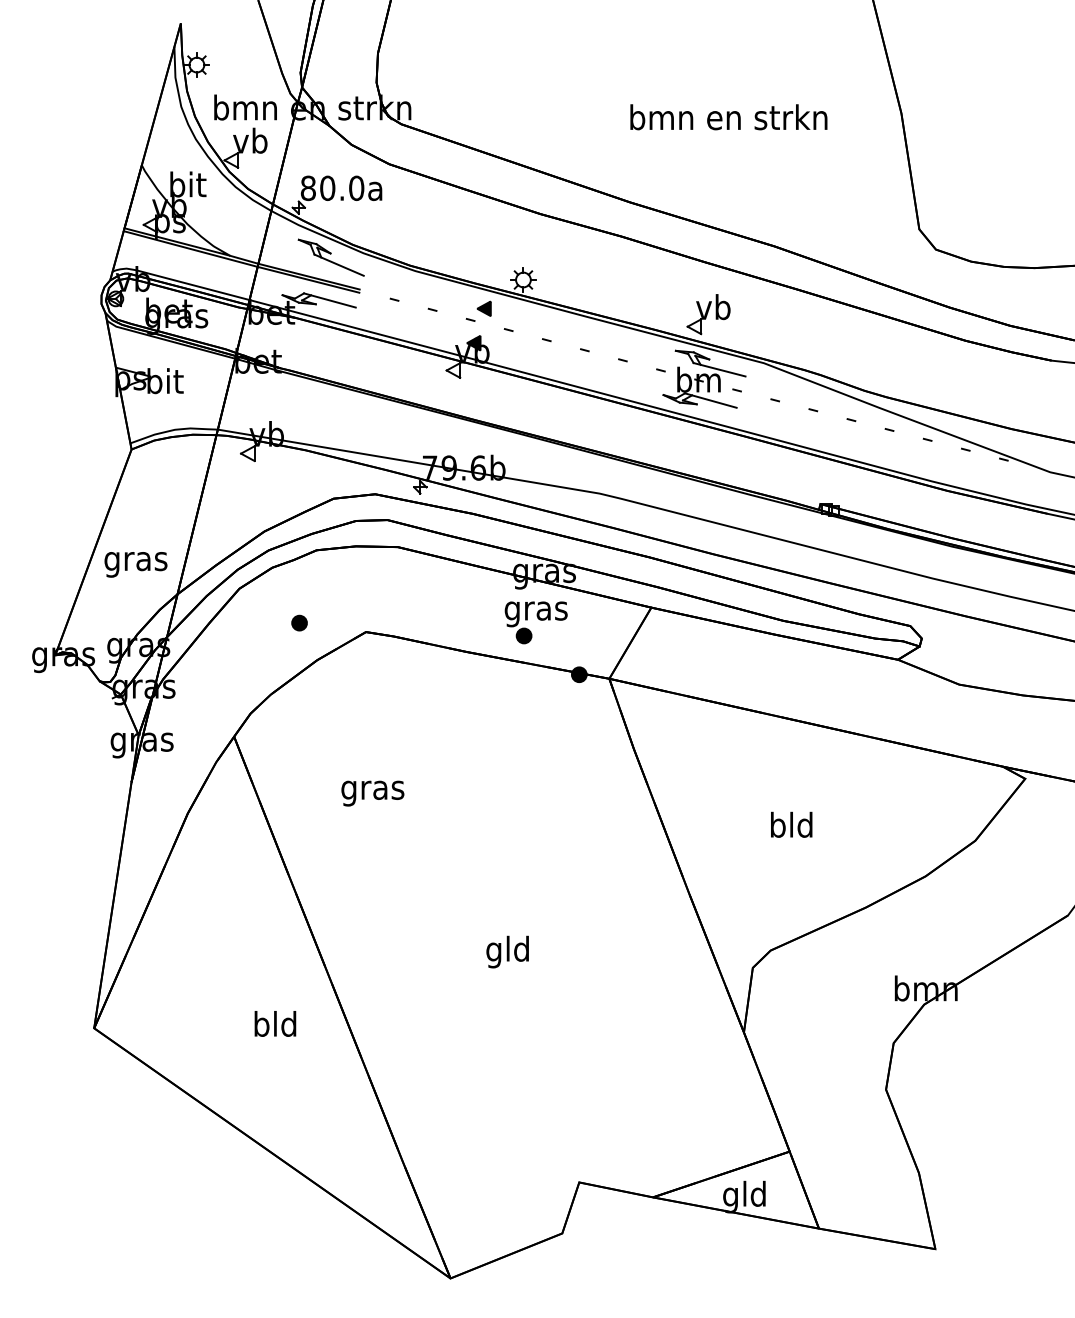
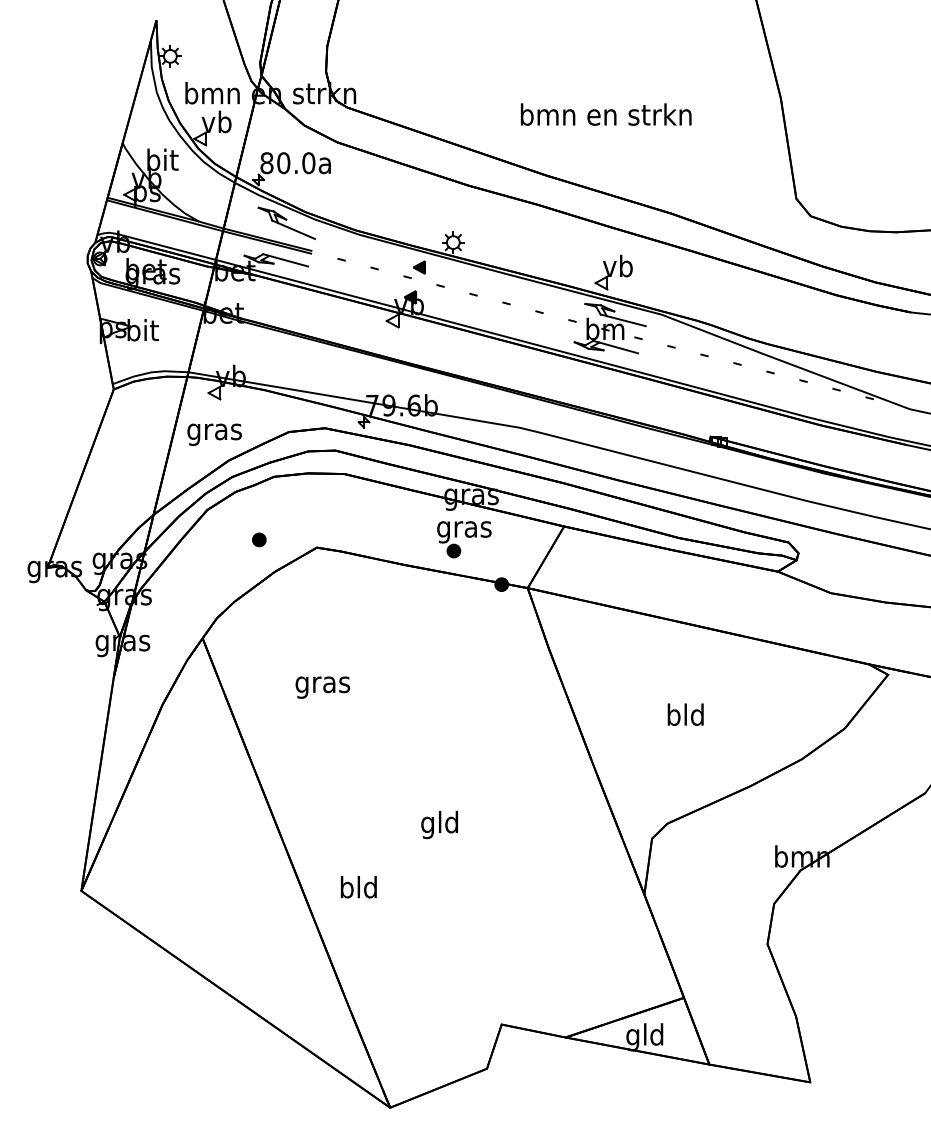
text: (728, 117) -> (605, 114), moved
text: (135, 564) -> (214, 434), moved
text: (275, 1023) -> (358, 886), moved

